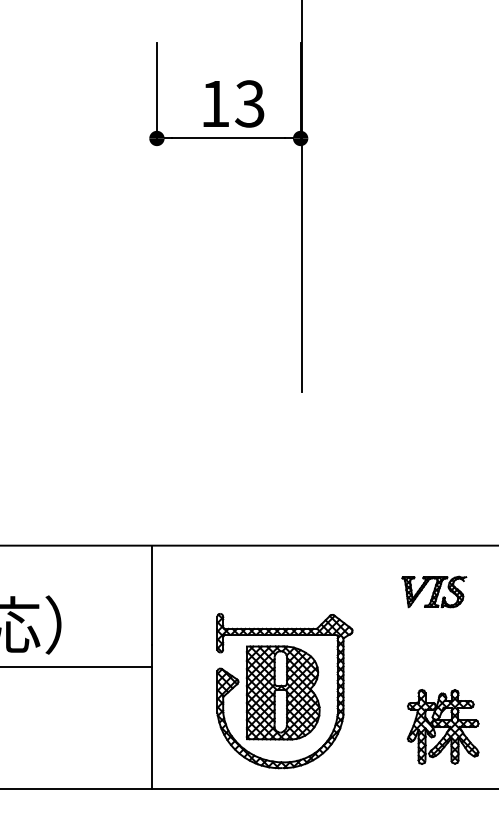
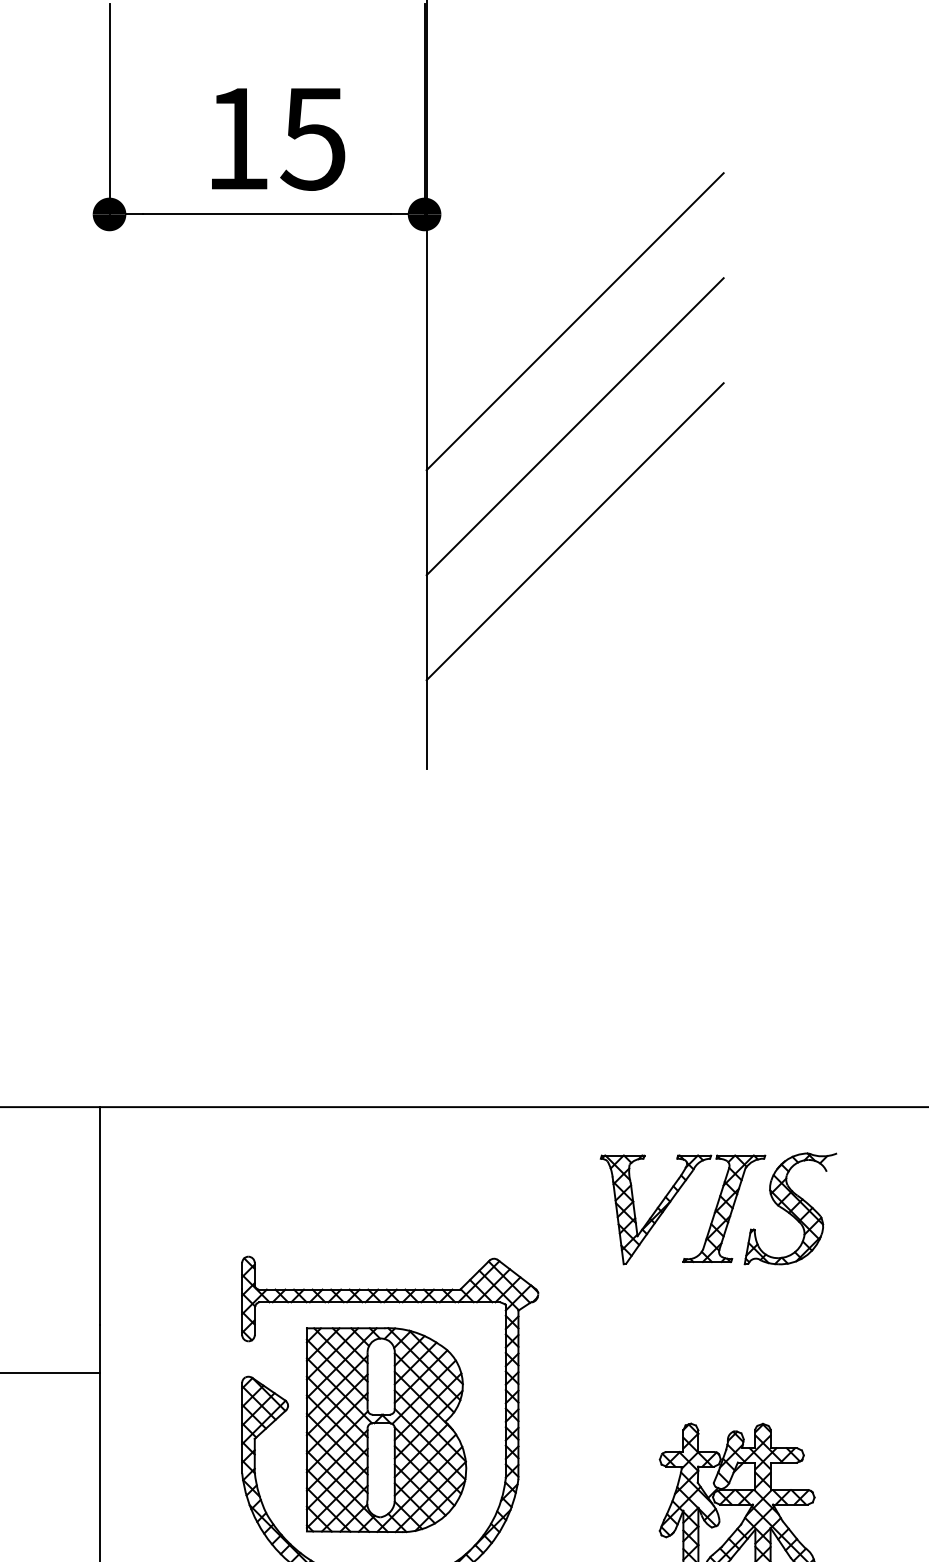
text: (249, 103) -> (312, 137), 13 -> 15
line: (369, 187) -> (575, 321), added
line: (369, 235) -> (575, 427), added
line: (369, 282) -> (575, 530), added
part: (434, 591) -> (718, 1207), size x1.67

